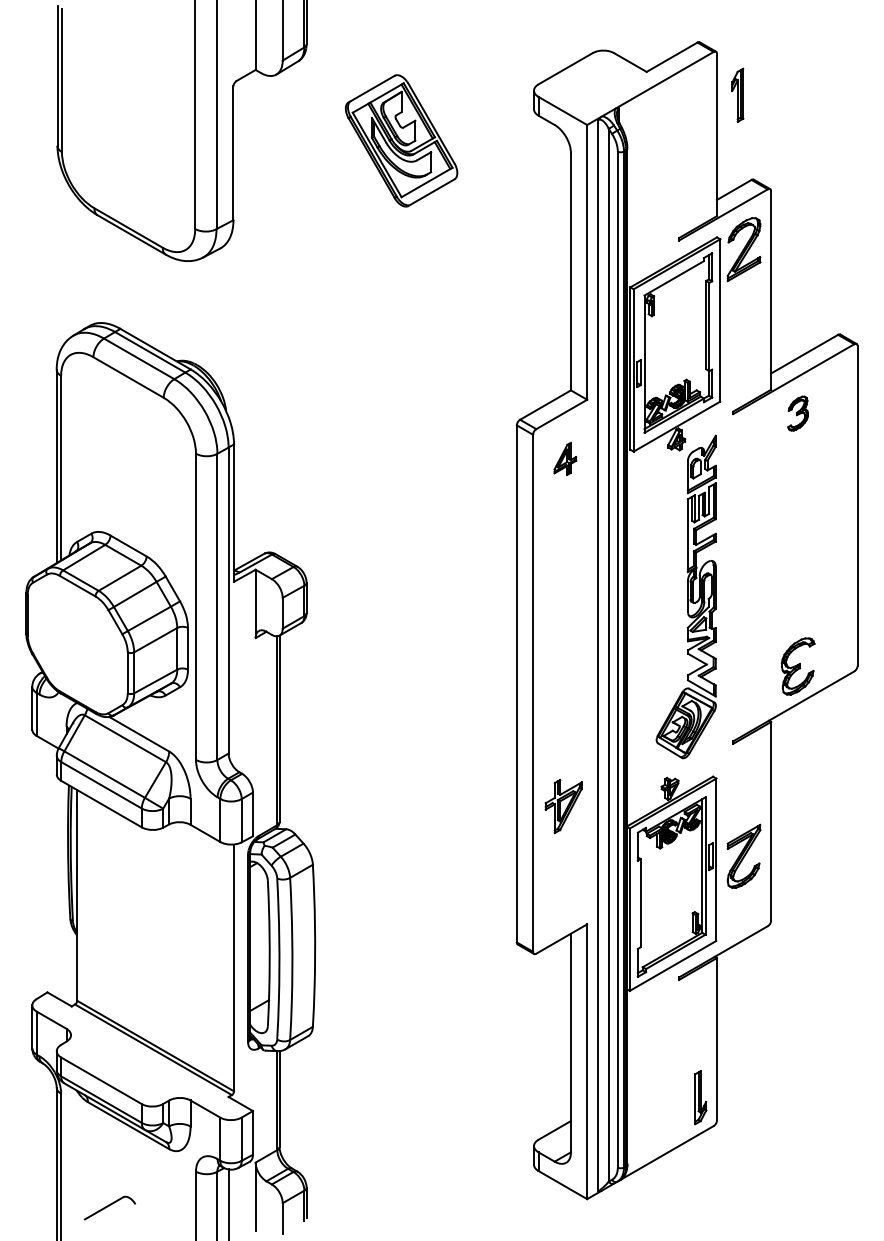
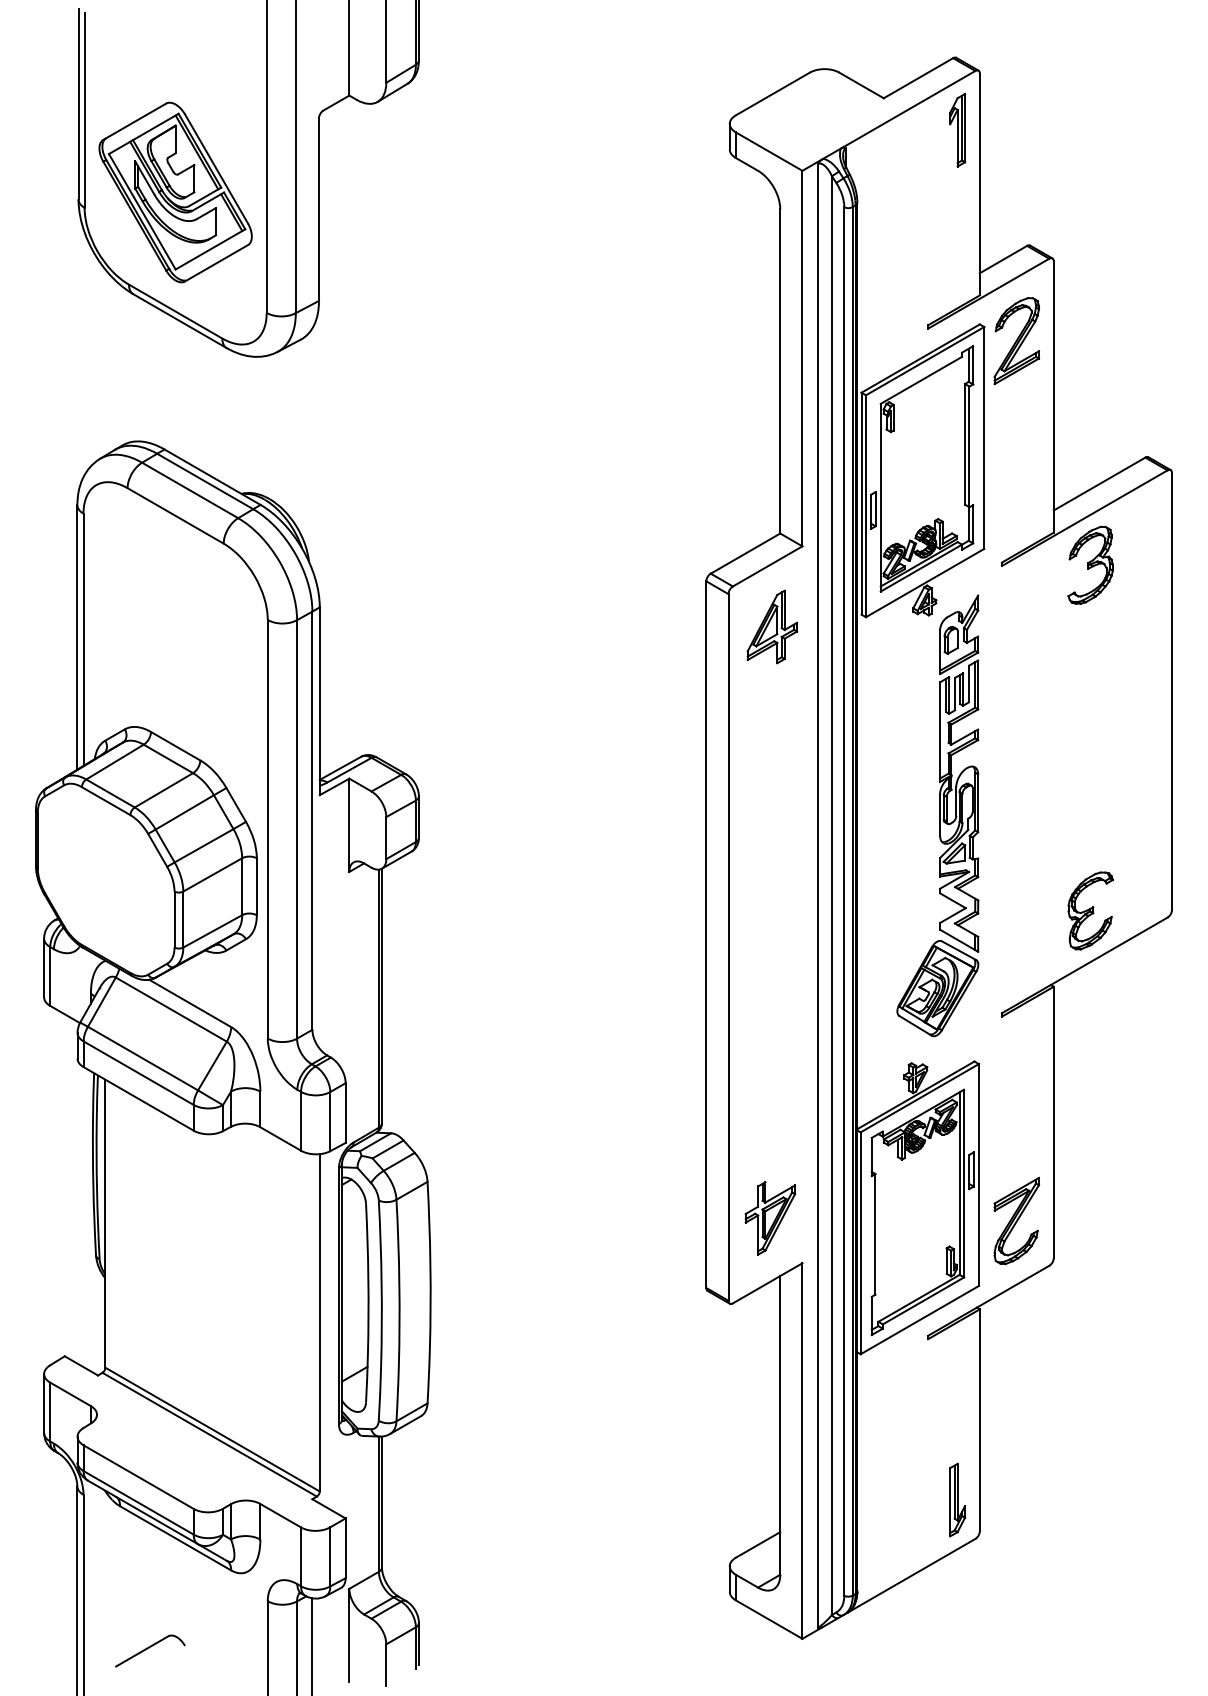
part: (737, 94) -> (957, 129), moved
part: (401, 140) -> (175, 191), moved
part: (797, 413) -> (1089, 565), size x1.67
part: (565, 458) -> (772, 626), size x1.67
part: (563, 806) -> (770, 1218), moved
part: (743, 855) -> (1016, 1219), moved

